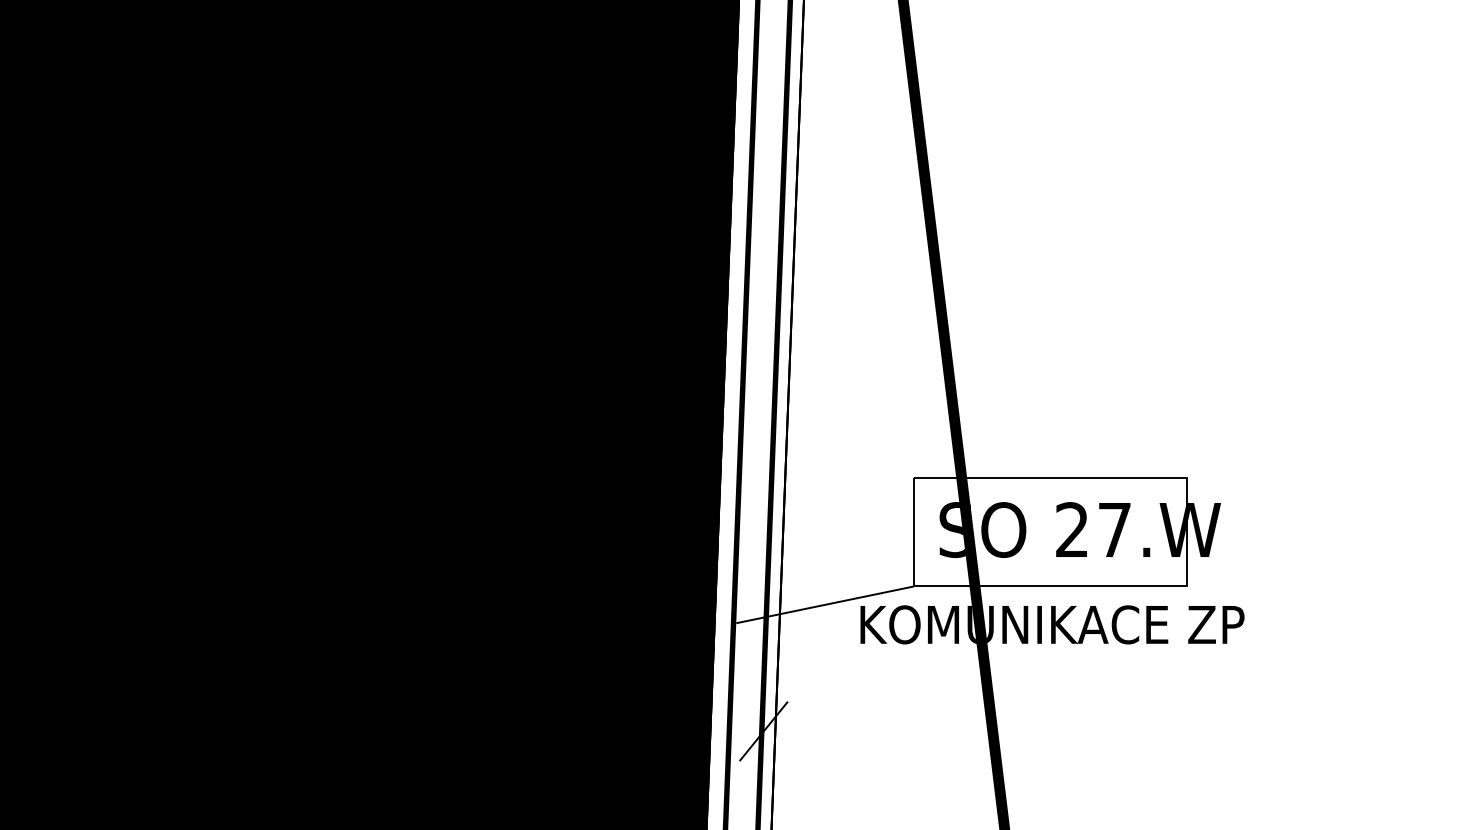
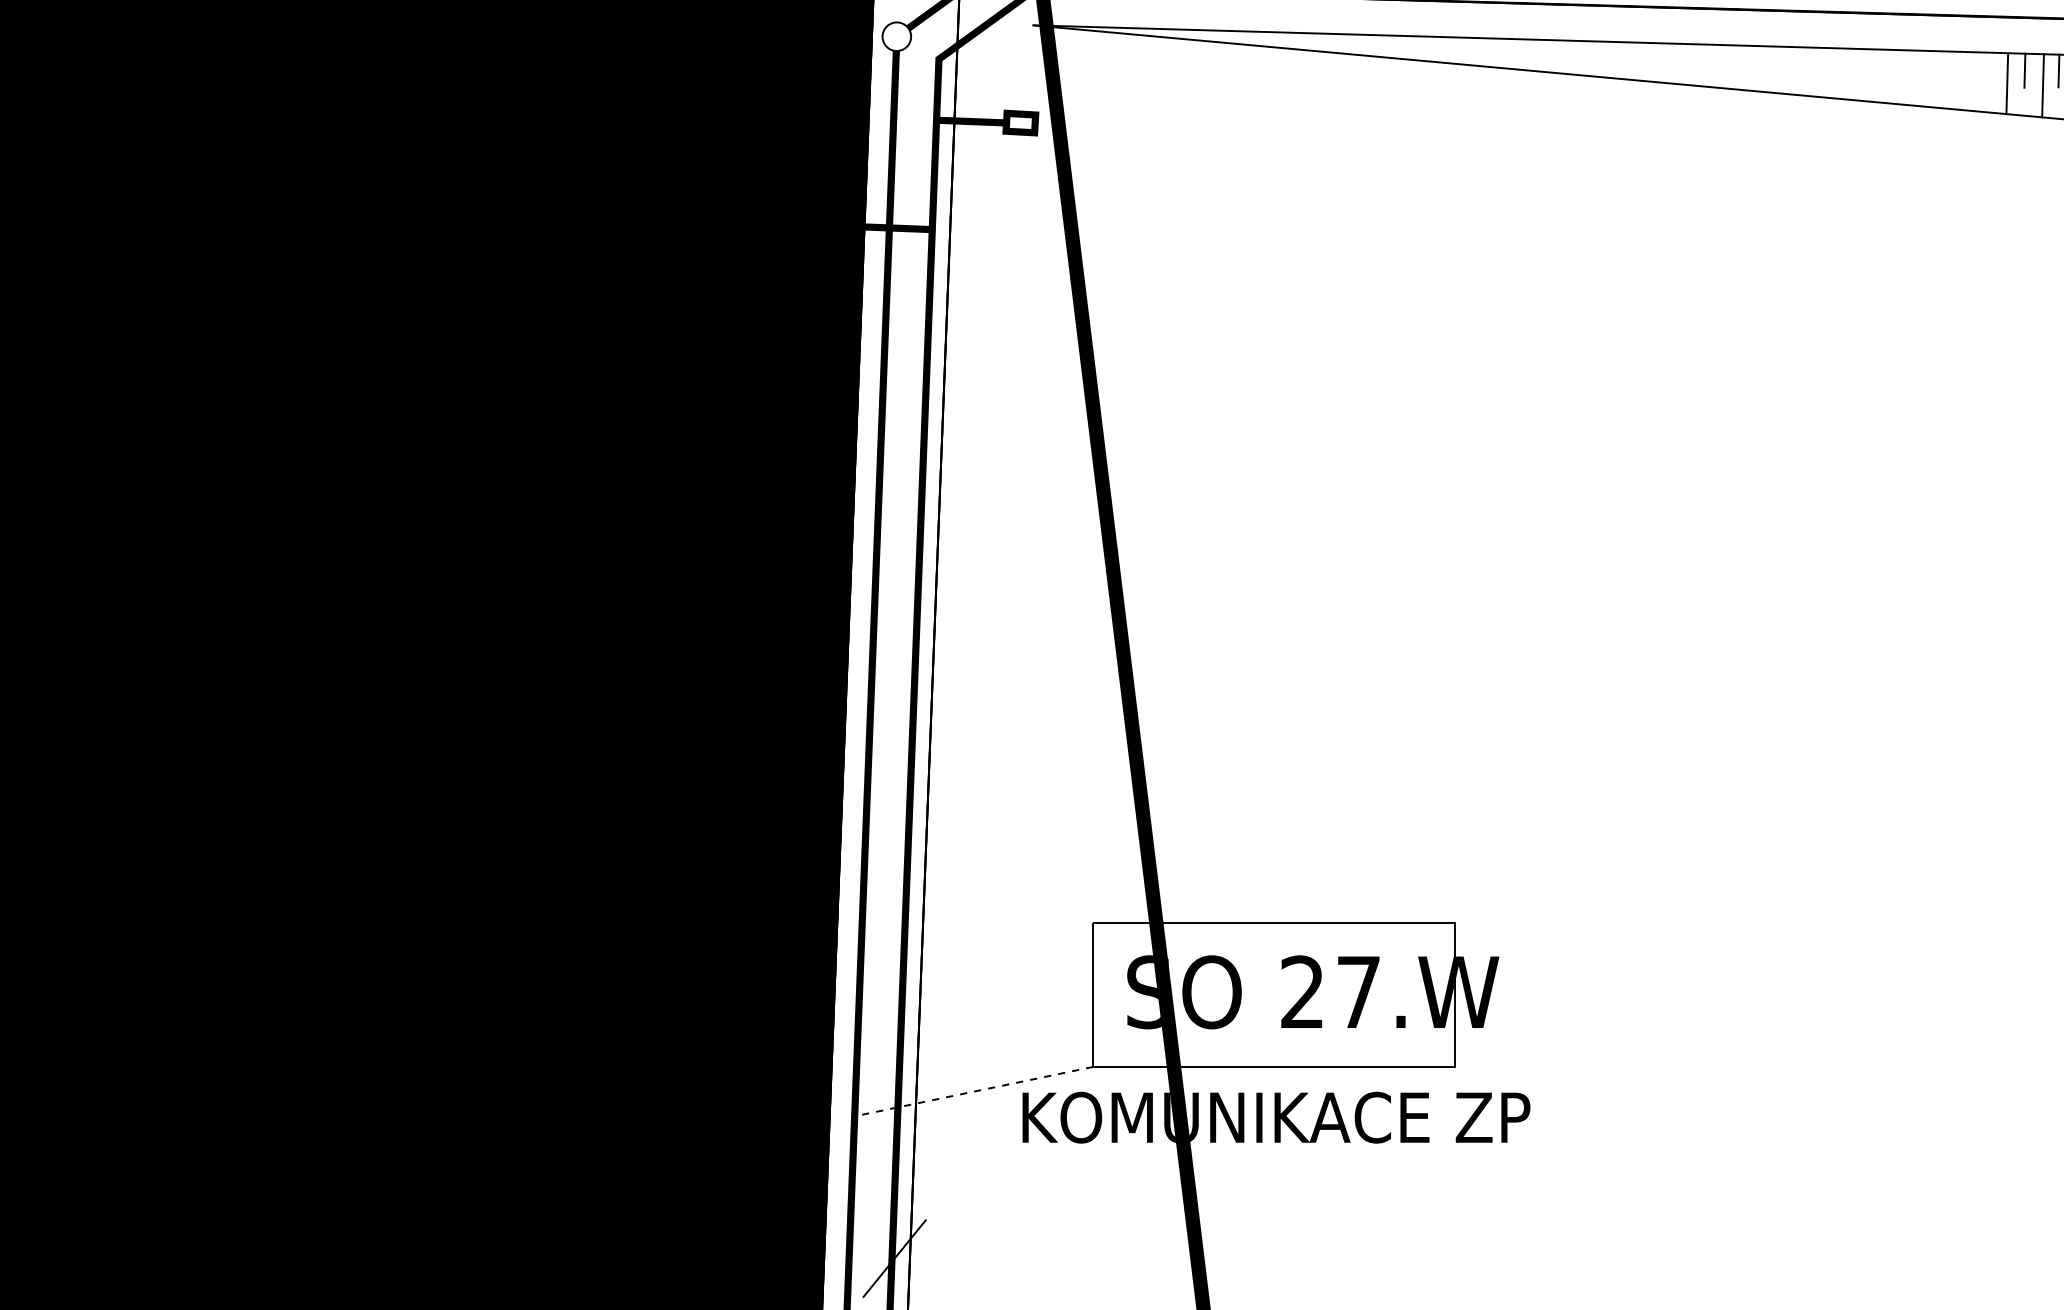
line: (824, 605) -> (975, 1091), solid -> dashed

